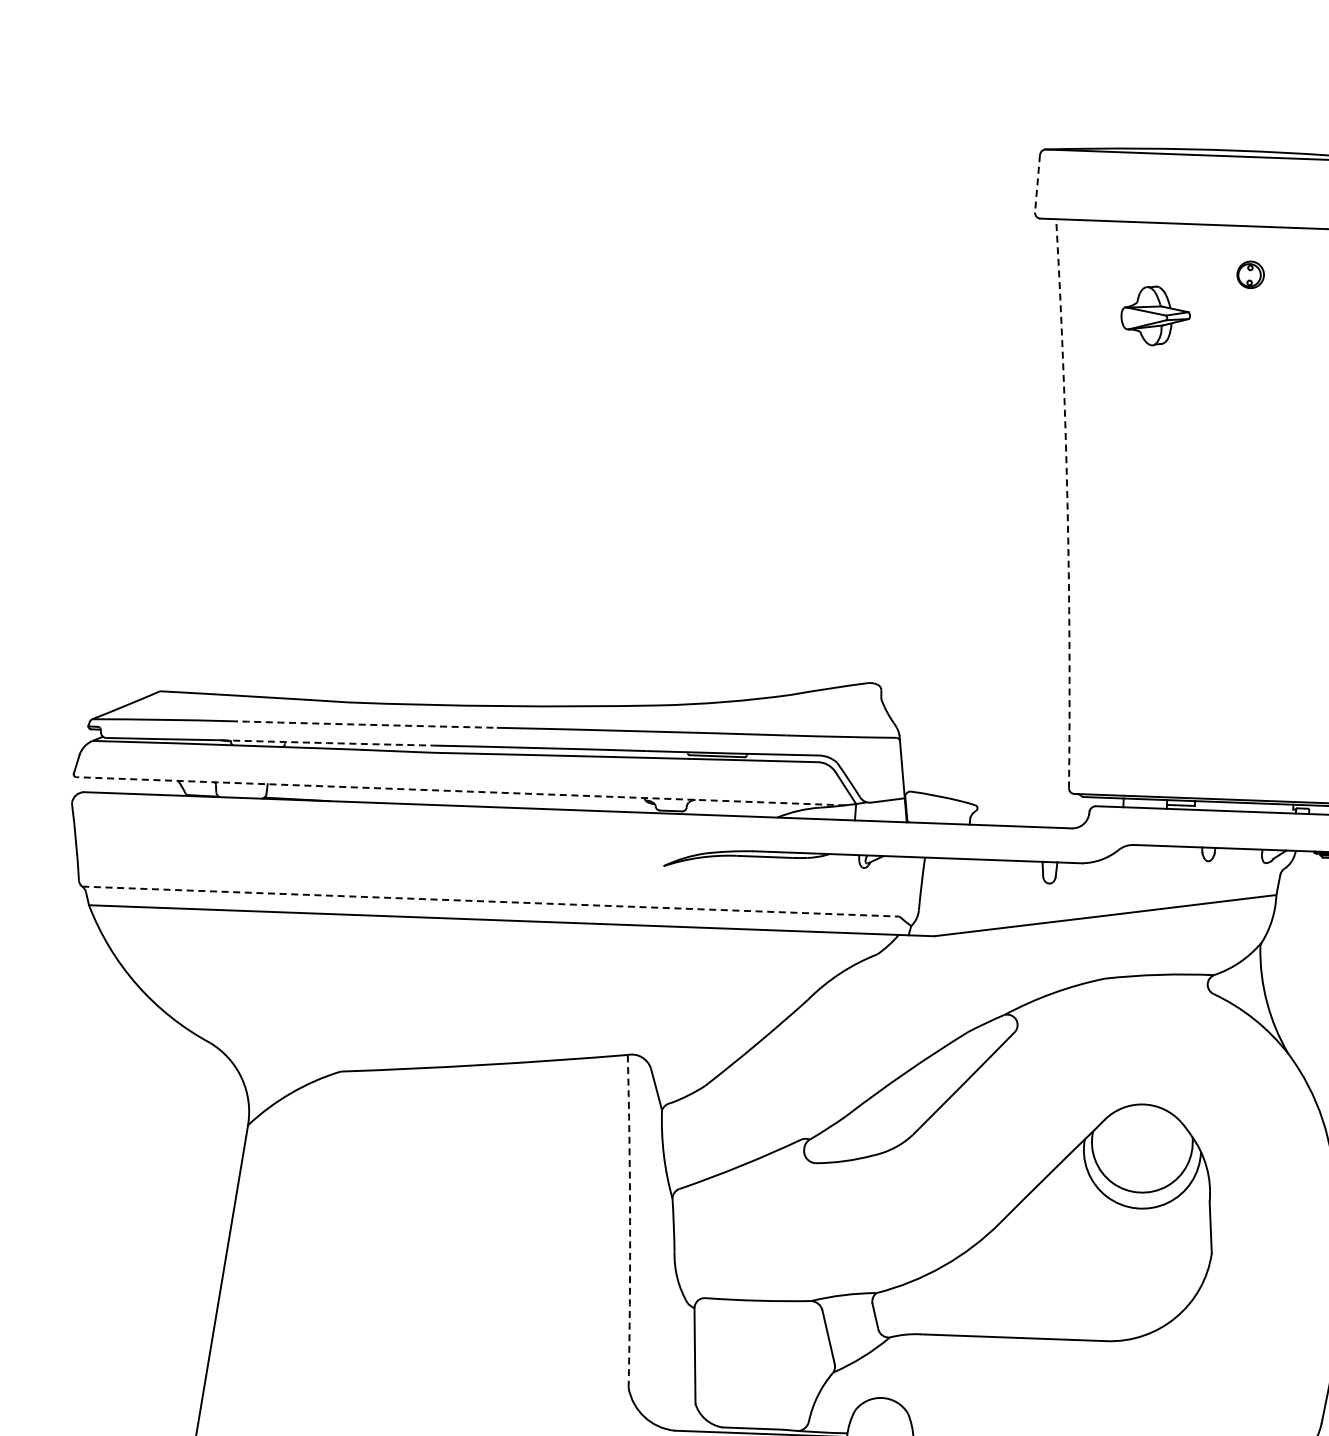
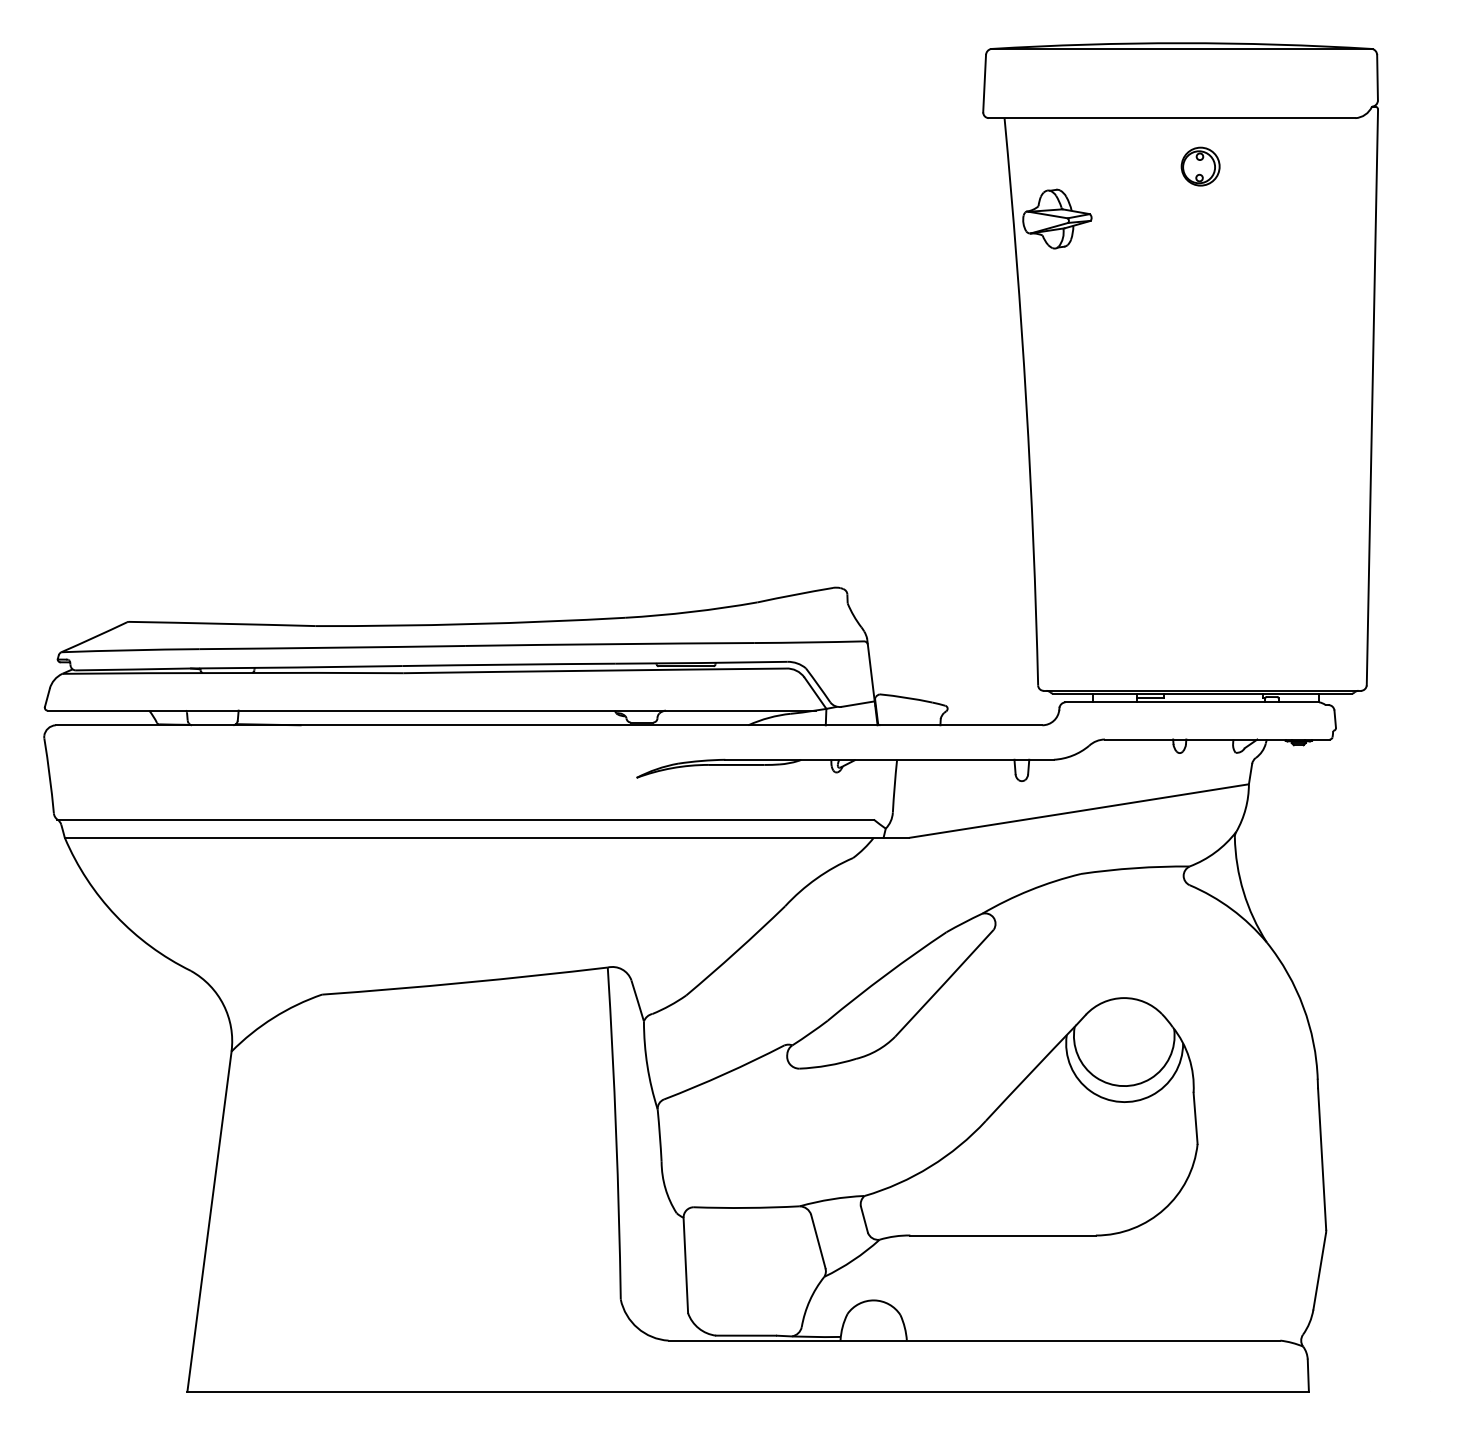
line: (1037, 183) -> (984, 83), dashed -> solid
part: (1250, 274) -> (1200, 166), size x1.43
part: (1155, 315) -> (1057, 218), moved
arc: (1067, 503) -> (1026, 401), dashed -> solid
arc: (363, 724) -> (332, 647), dashed -> solid
arc: (327, 743) -> (296, 667), dashed -> solid
line: (460, 791) -> (431, 710), dashed -> solid
line: (491, 901) -> (466, 819), dashed -> solid
arc: (630, 1221) -> (616, 1133), dashed -> solid

